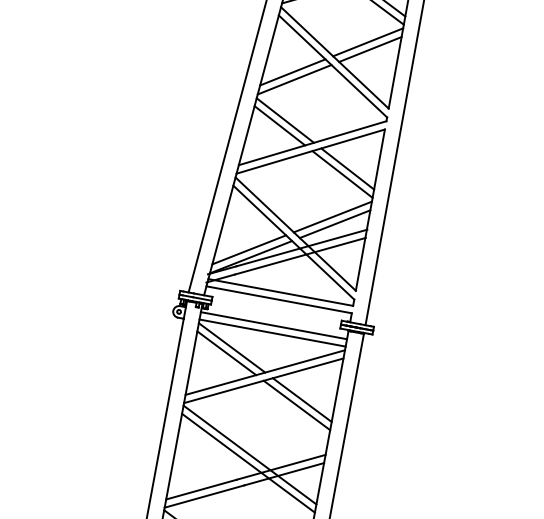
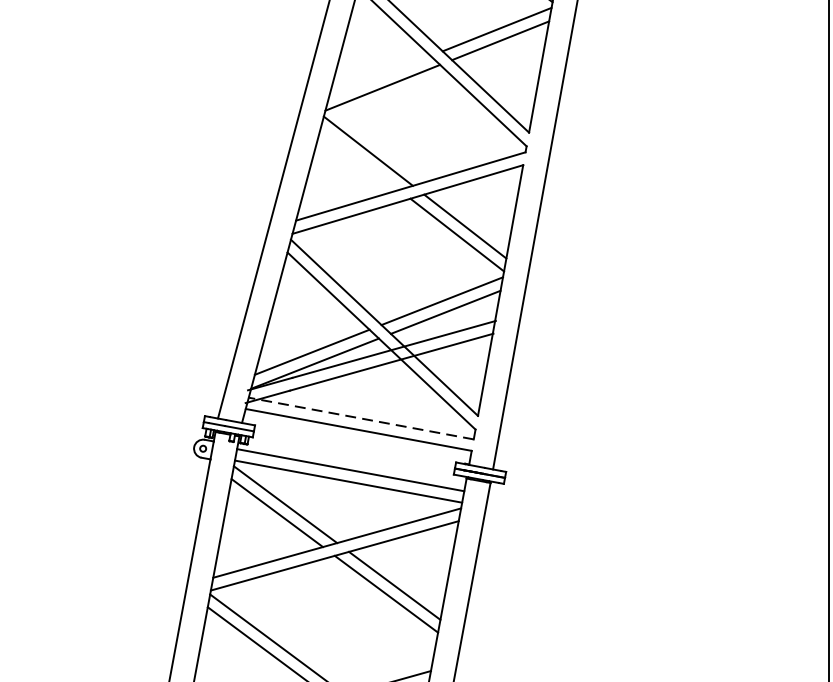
line: (292, 72) -> (379, 76), removed
line: (279, 125) -> (359, 158), removed
line: (280, 292) -> (360, 418), solid -> dashed

